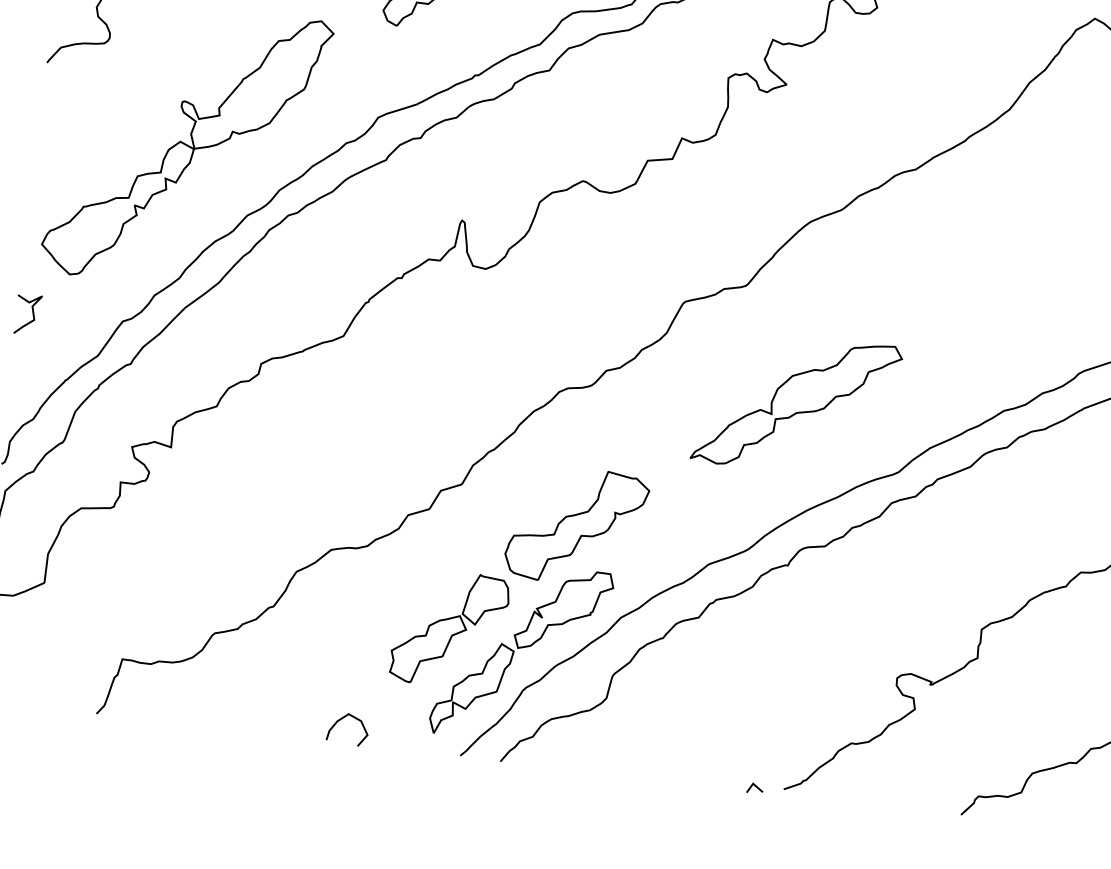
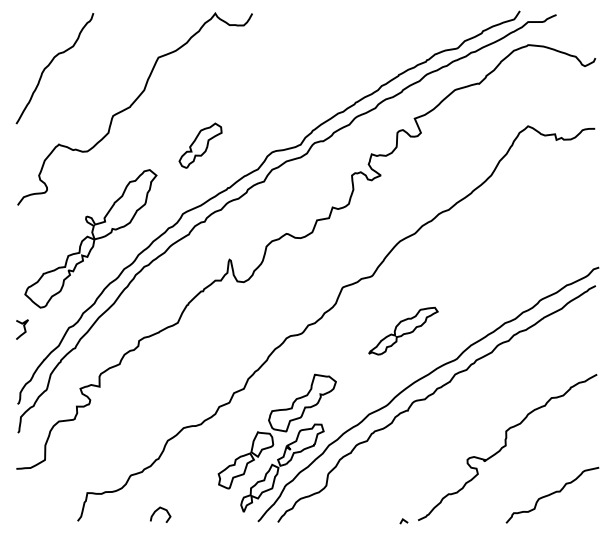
part: (797, 402) -> (403, 330), size x0.7
curve: (344, 719) -> (158, 510), moved

